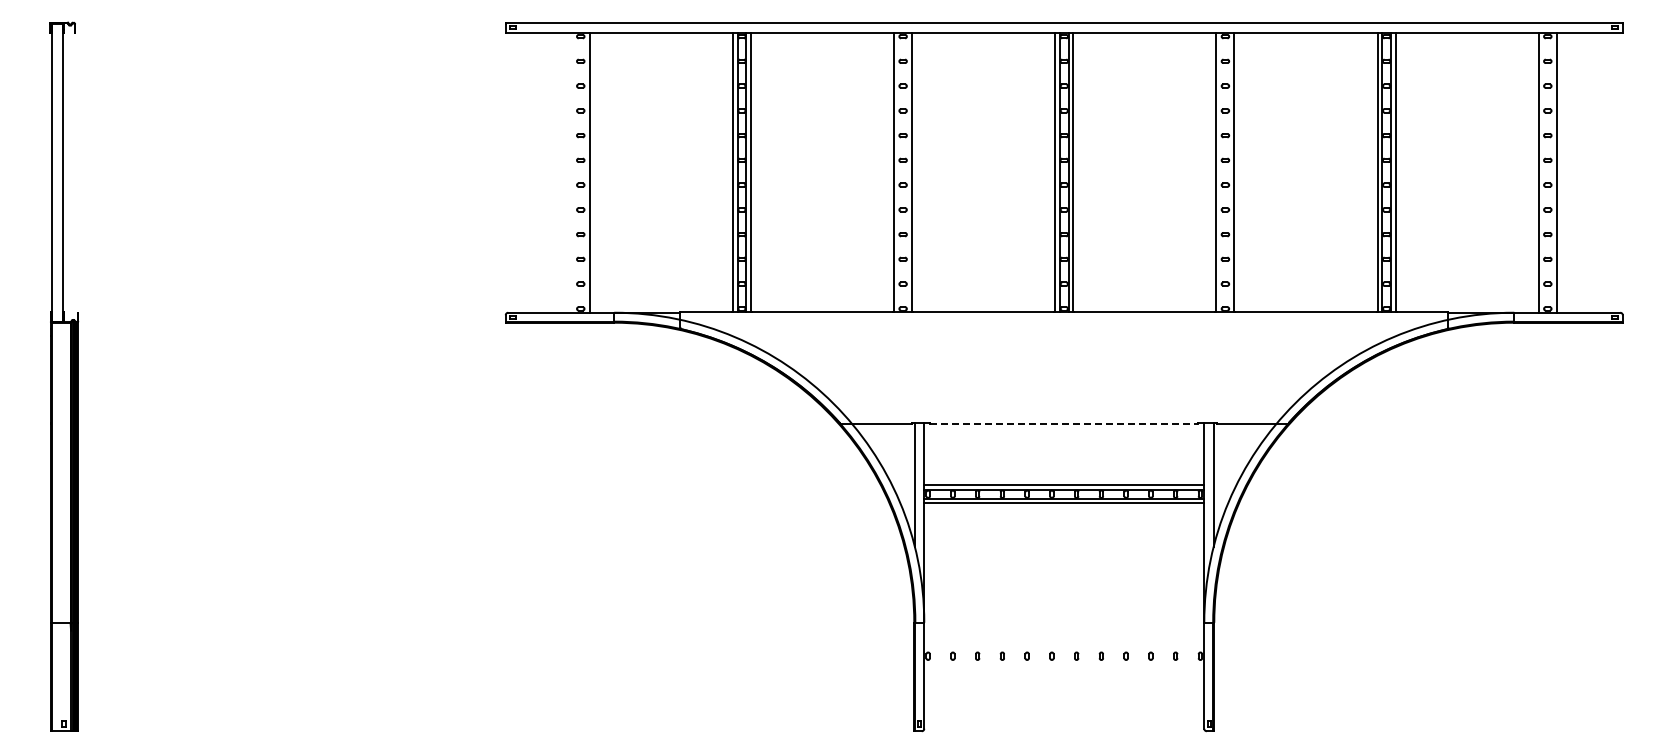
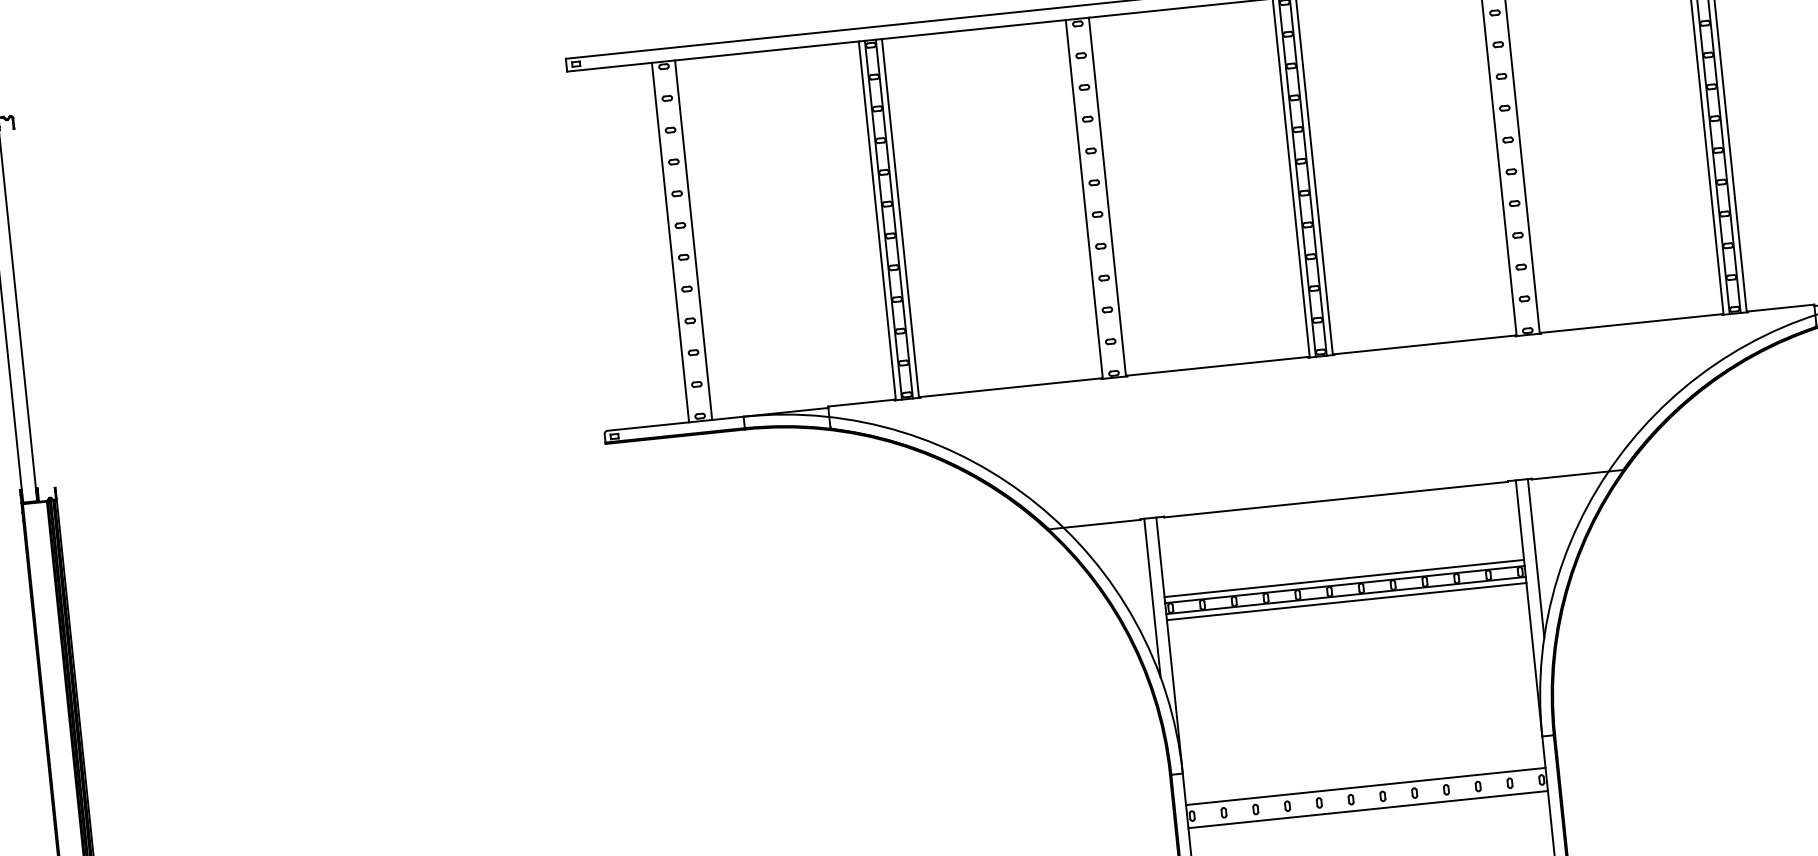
line: (571, 172) -> (670, 242), added
line: (1064, 423) -> (1336, 499), dashed -> solid
line: (1064, 647) -> (1366, 786), added
line: (1064, 665) -> (1368, 809), added

